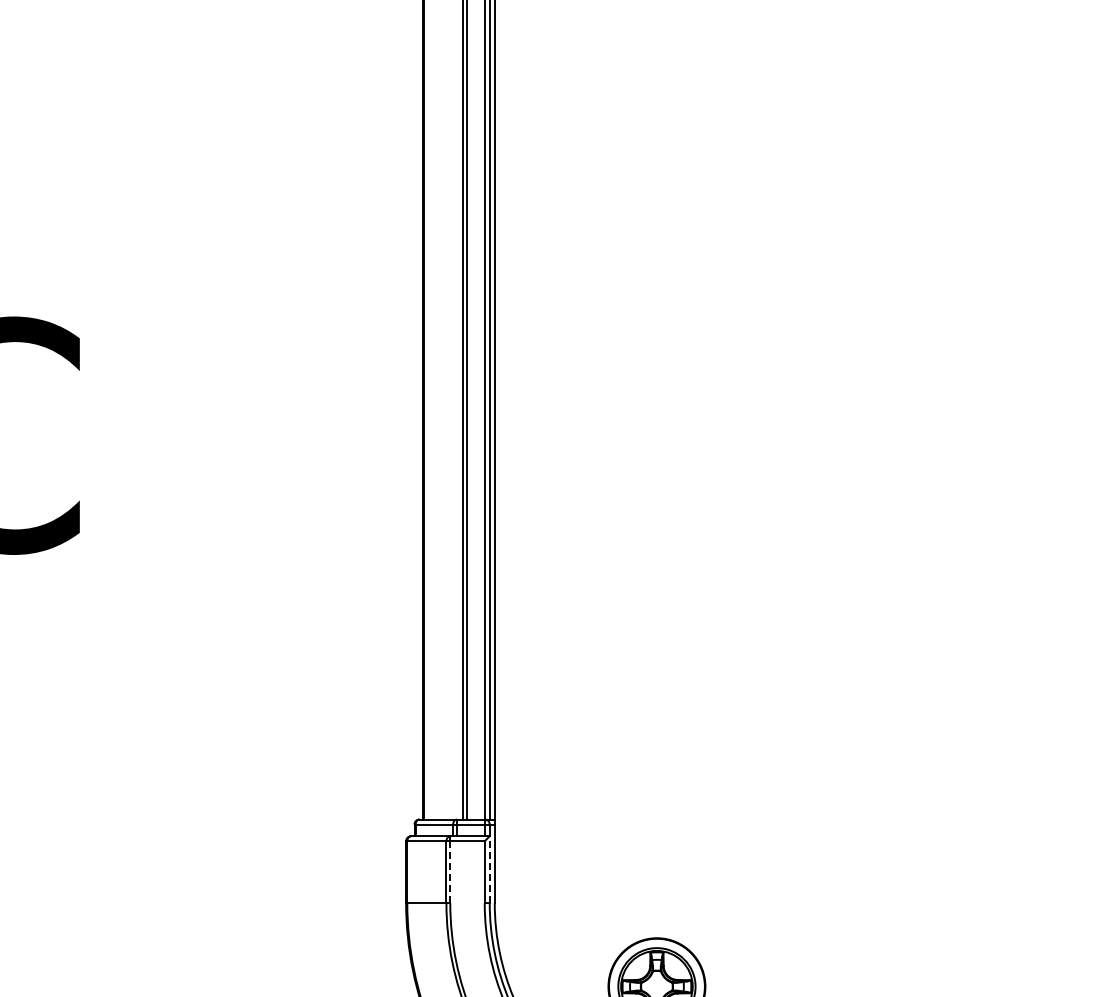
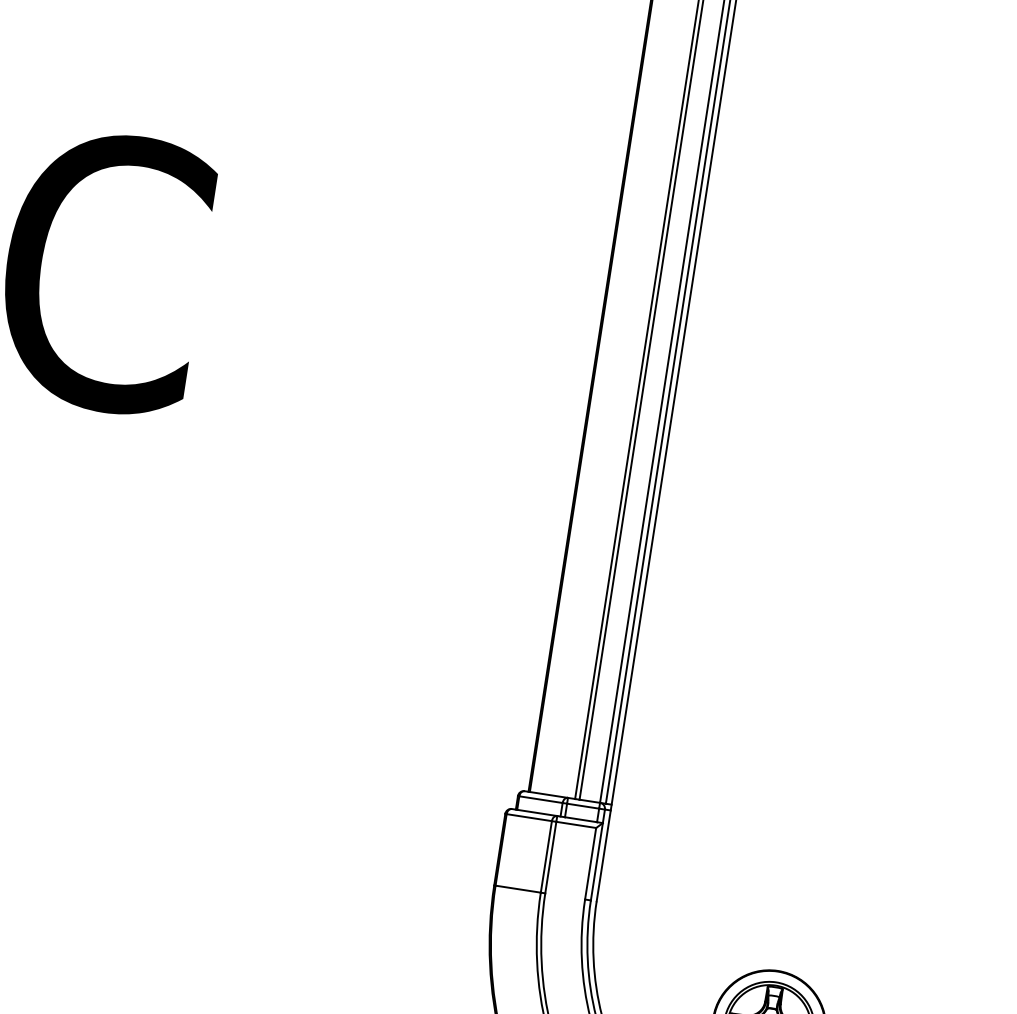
line: (489, 869) -> (596, 861), dashed -> solid
line: (450, 872) -> (551, 857), dashed -> solid

